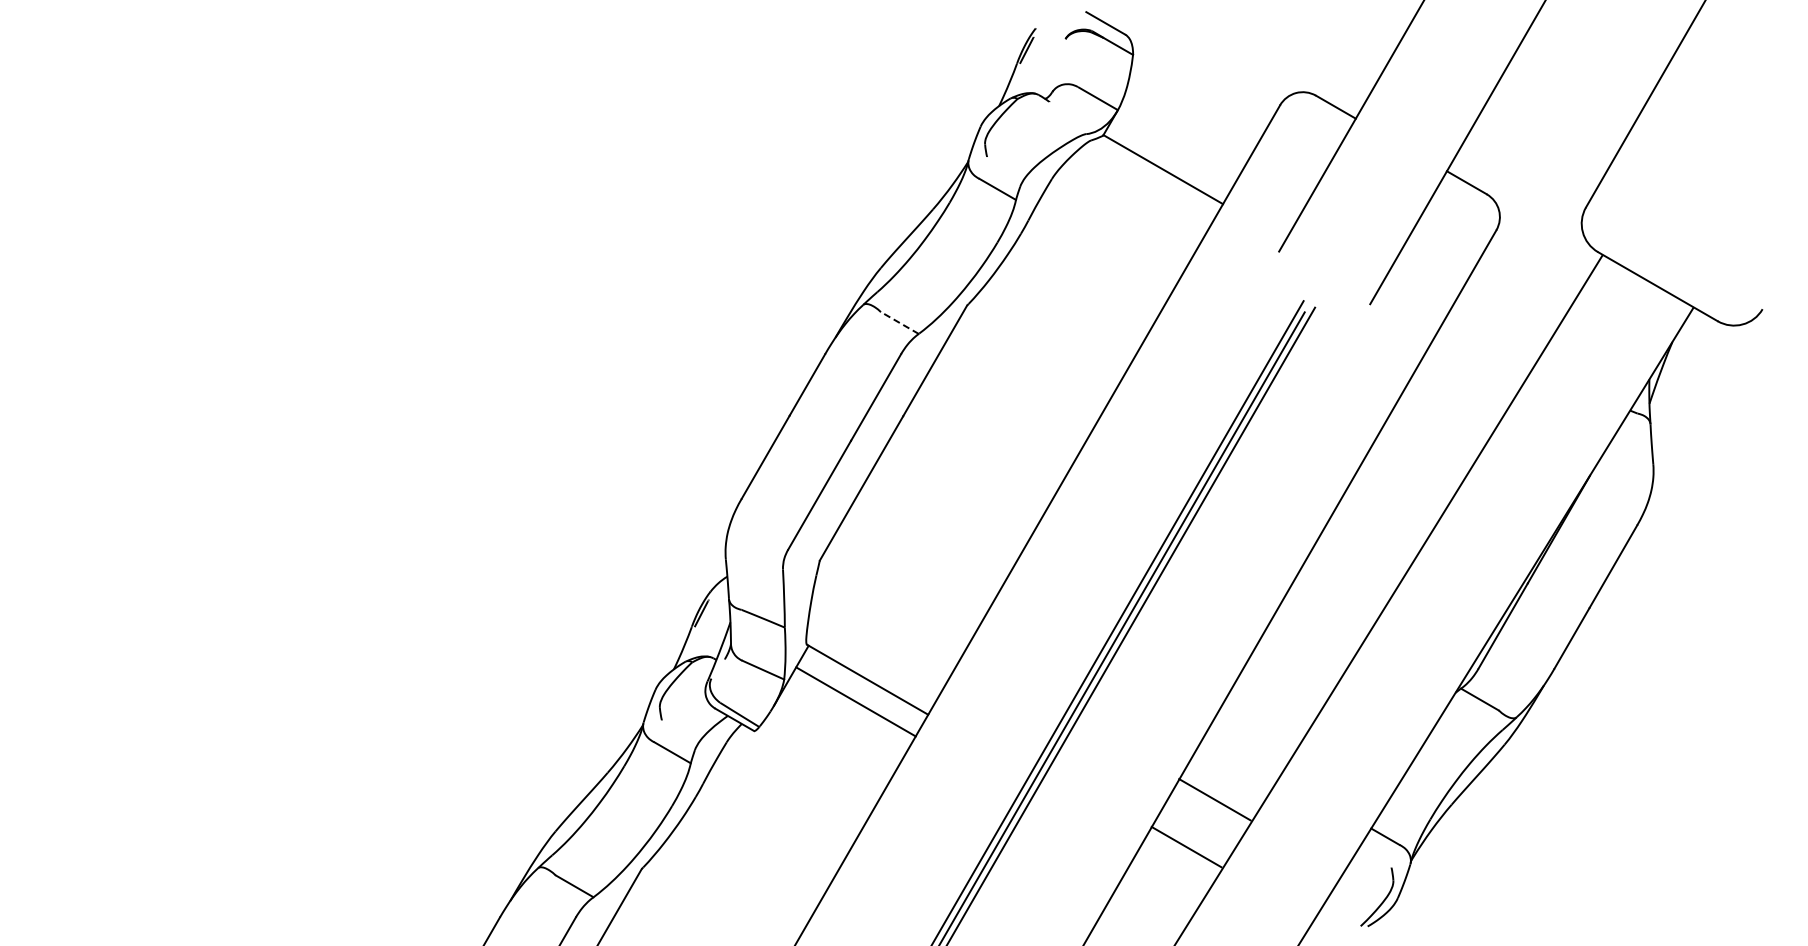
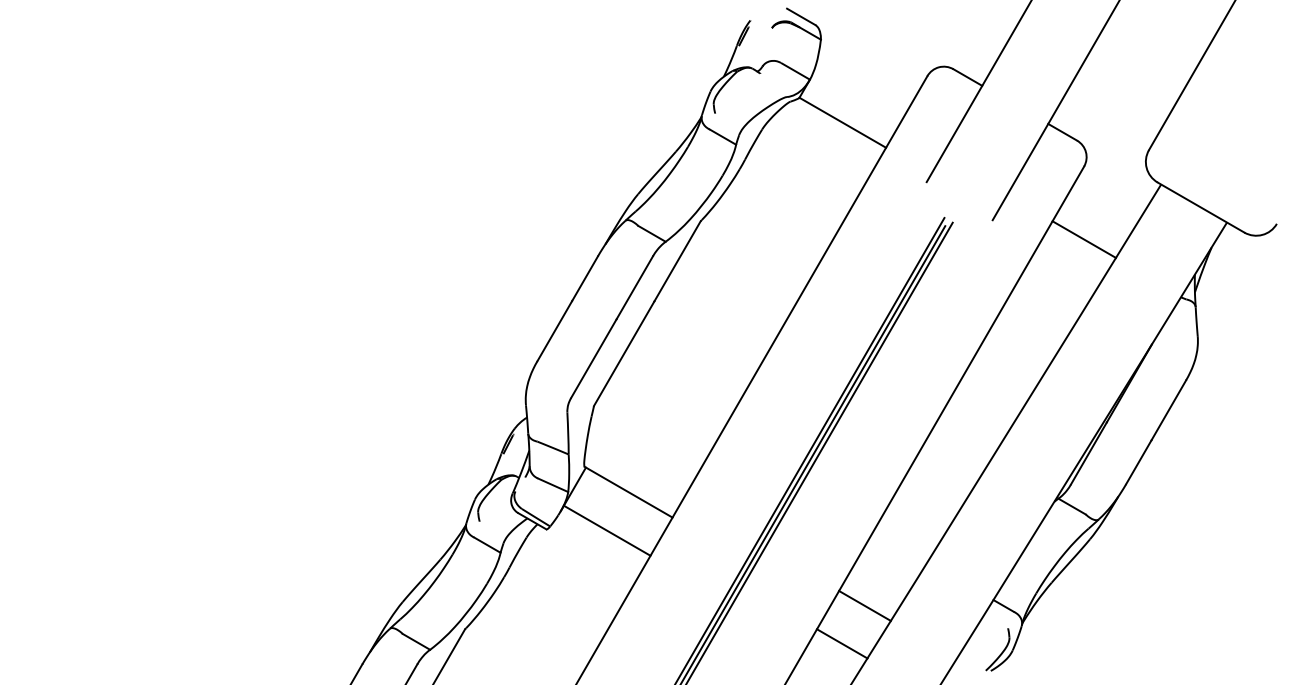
line: (899, 323) -> (651, 234), dashed -> solid
line: (1496, 330) -> (1084, 239), added
line: (855, 701) -> (606, 530), moved
line: (1214, 799) -> (864, 605), moved
line: (1186, 846) -> (842, 643), moved

